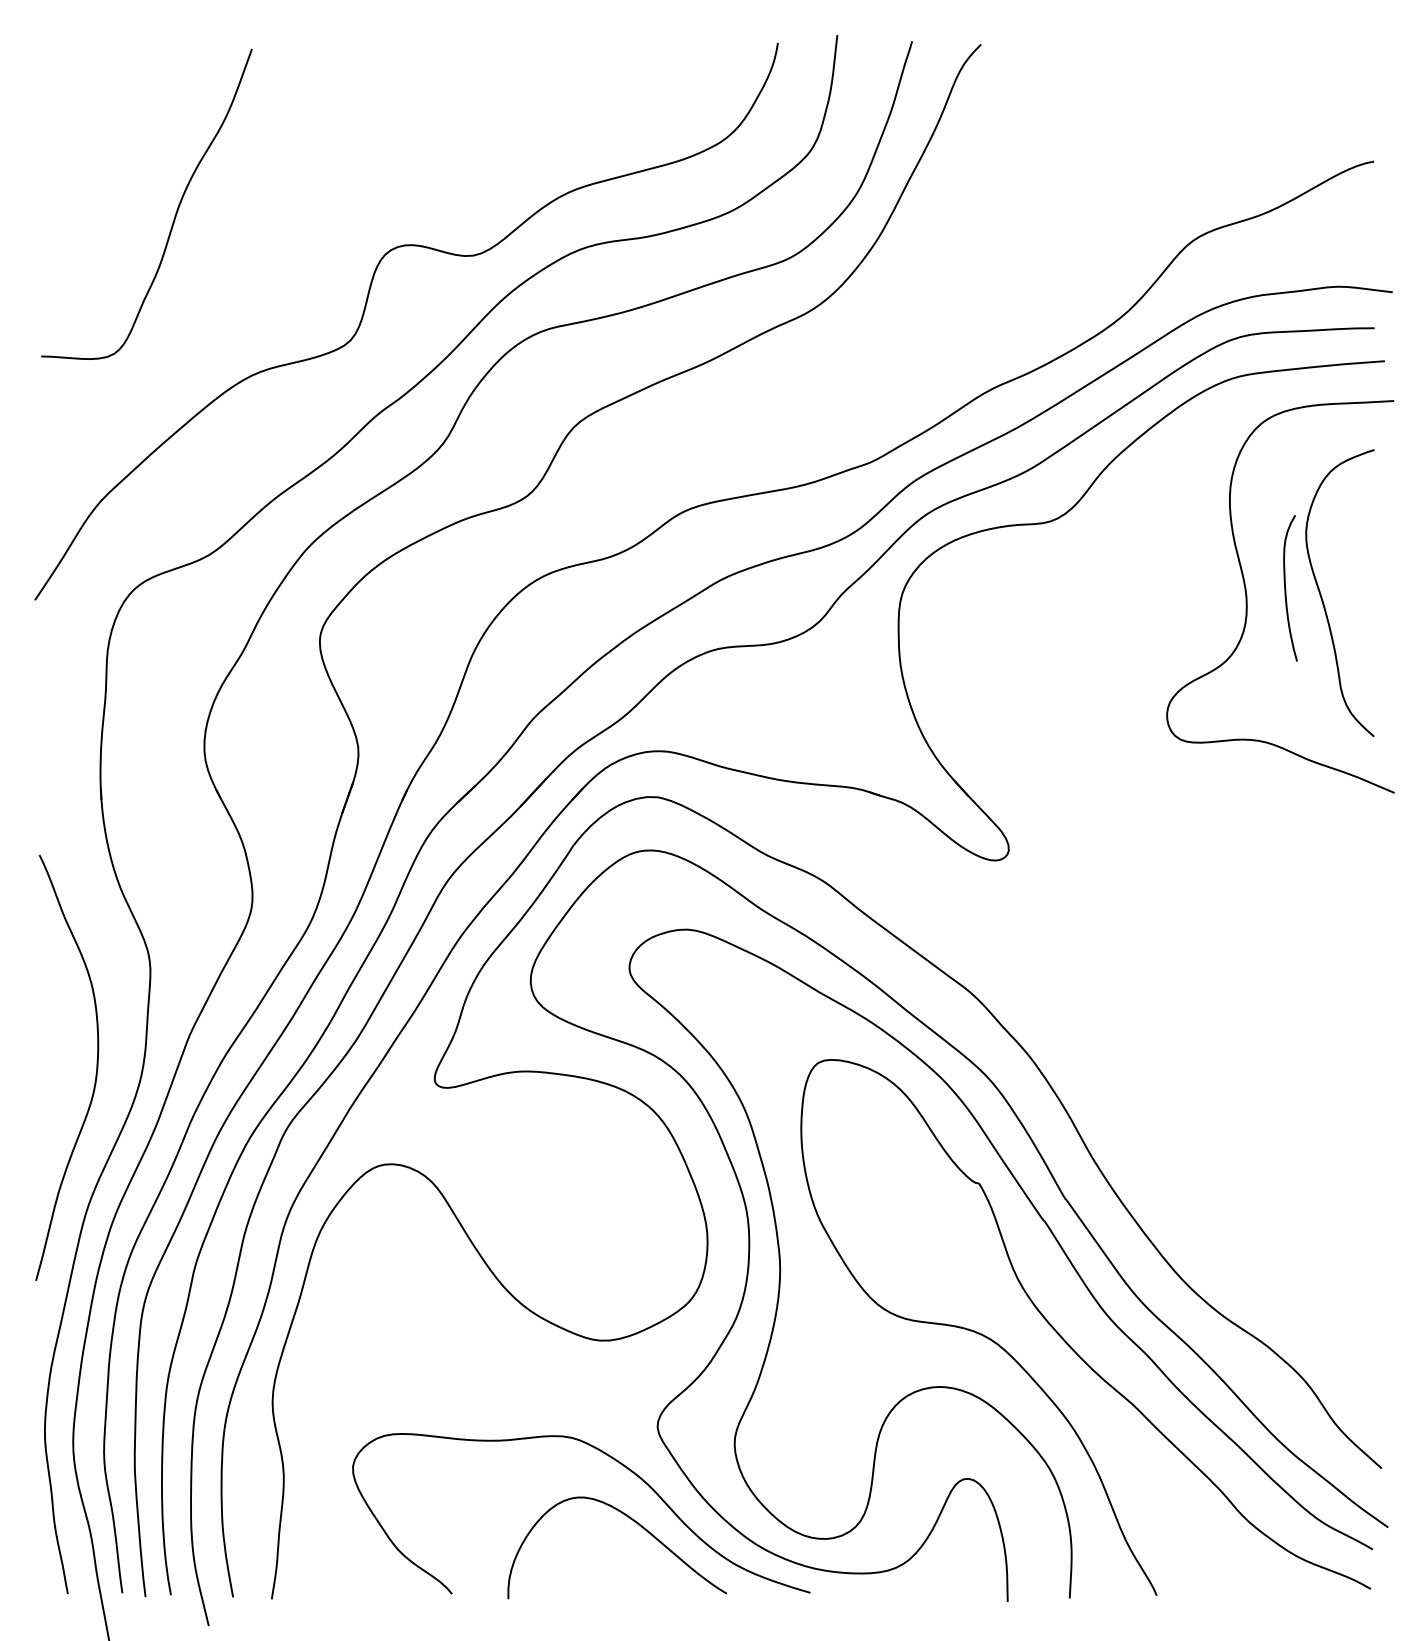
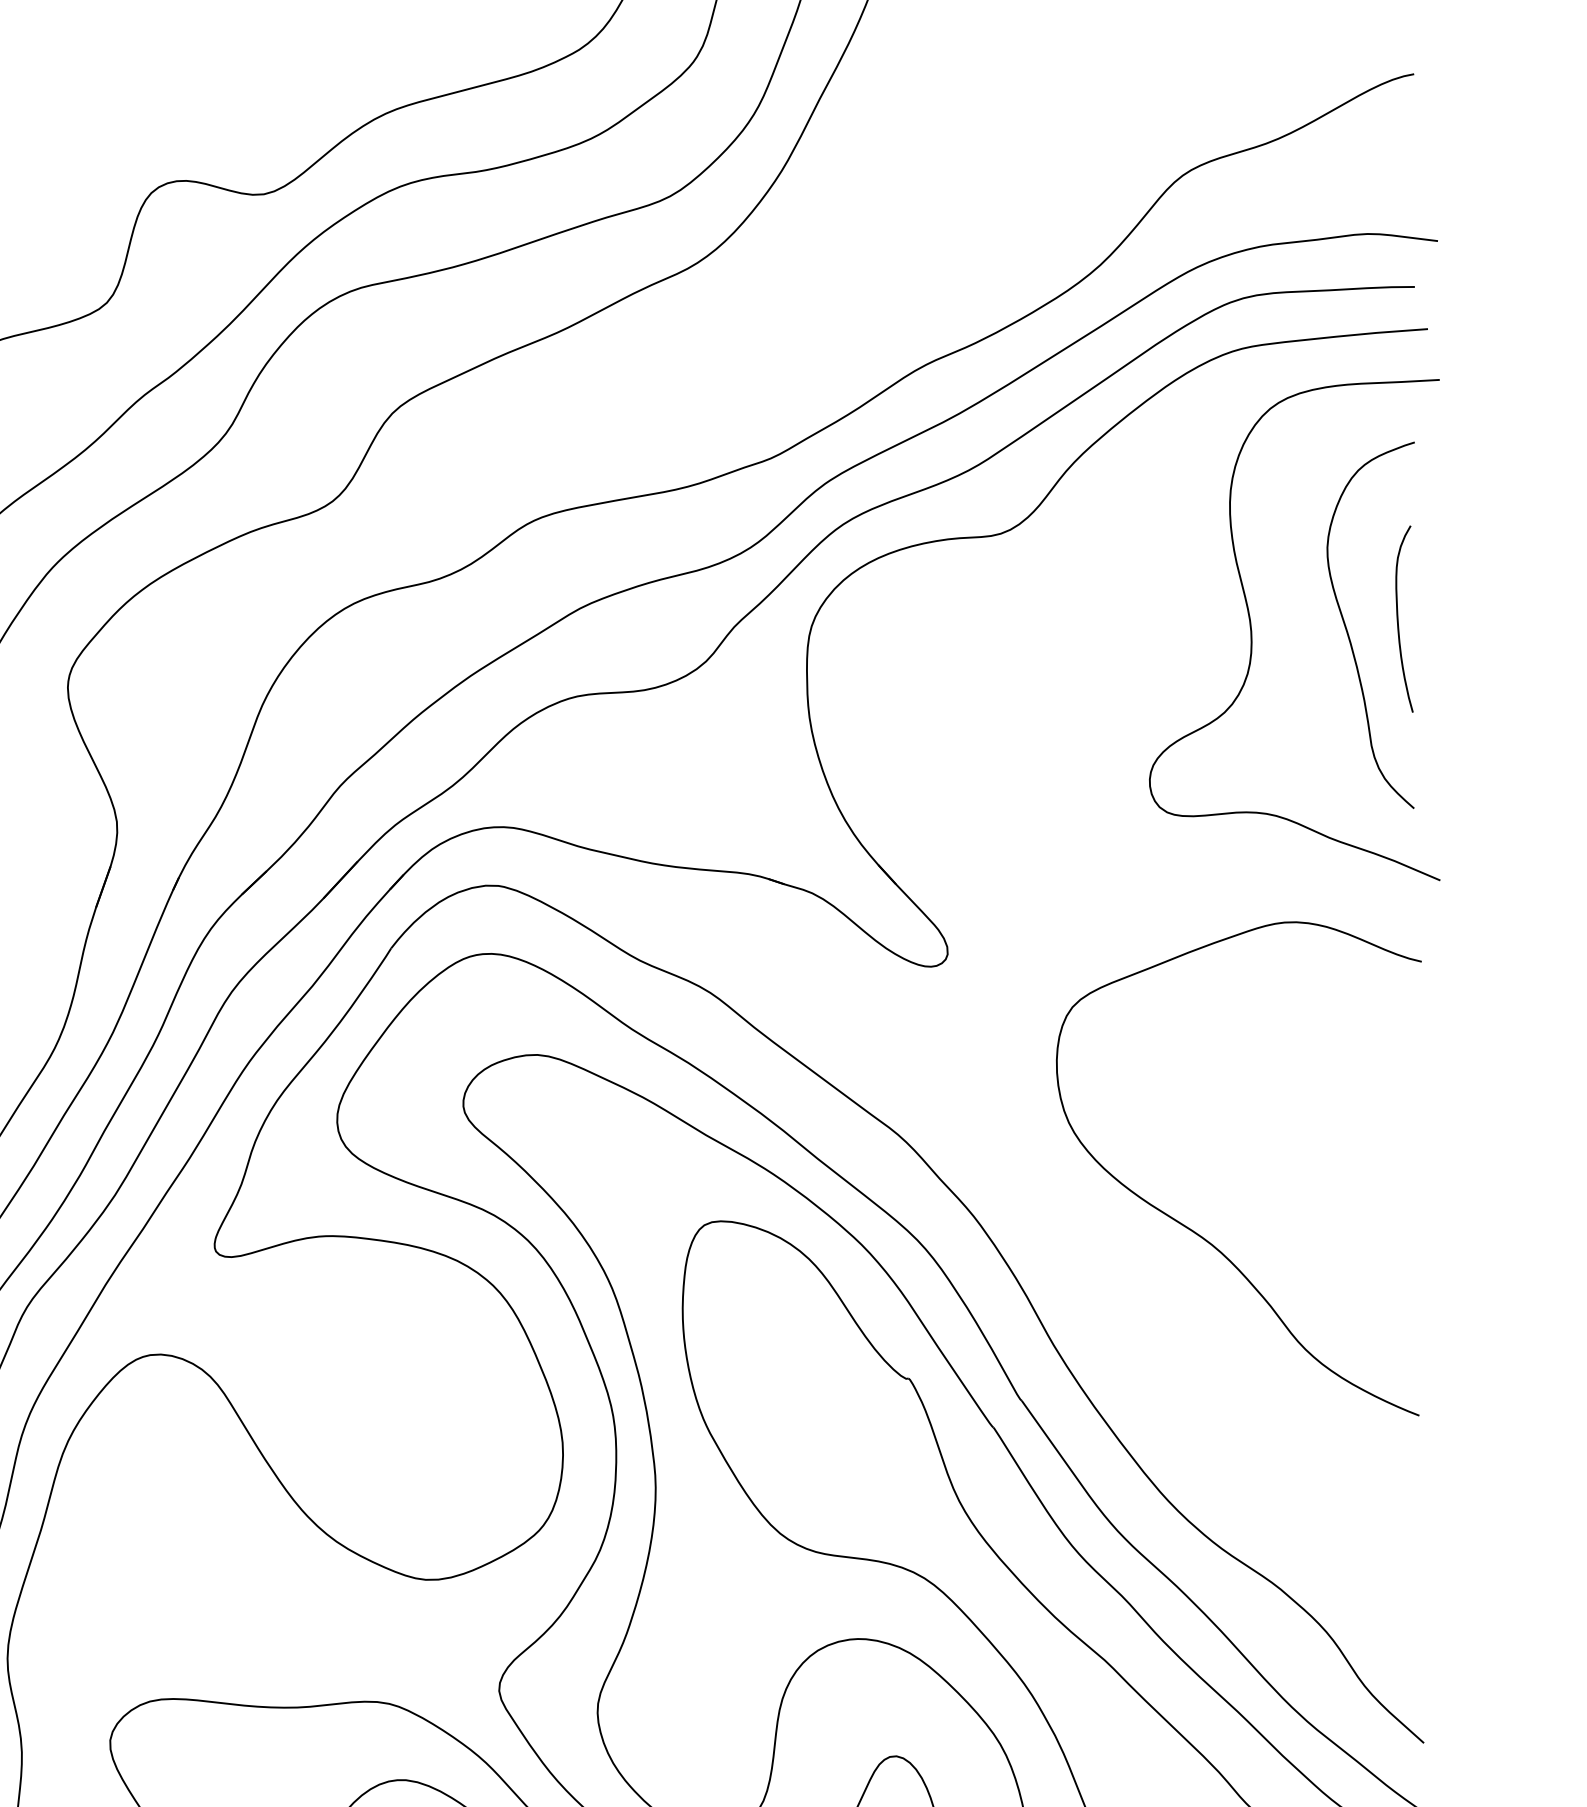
curve: (1286, 588) -> (1399, 619), moved
curve: (1202, 1067) -> (1195, 1231), added

